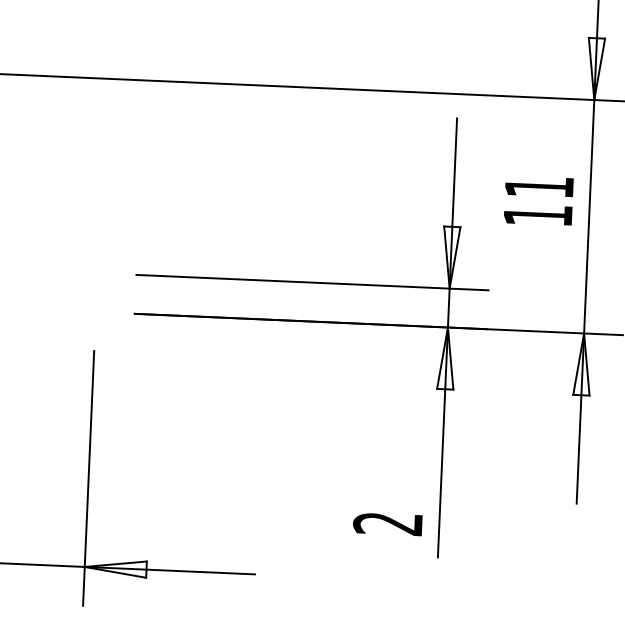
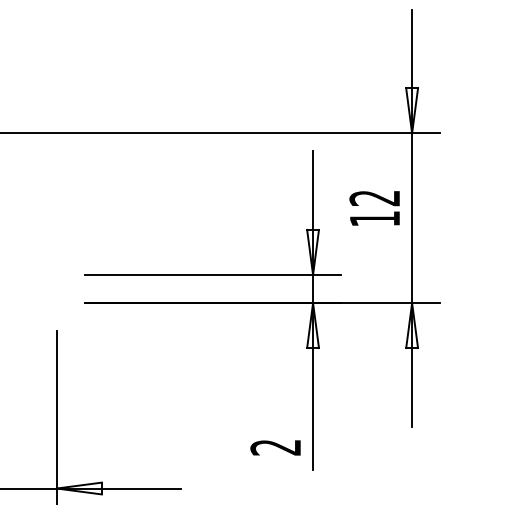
text: (538, 187) -> (374, 198), 11 -> 12

